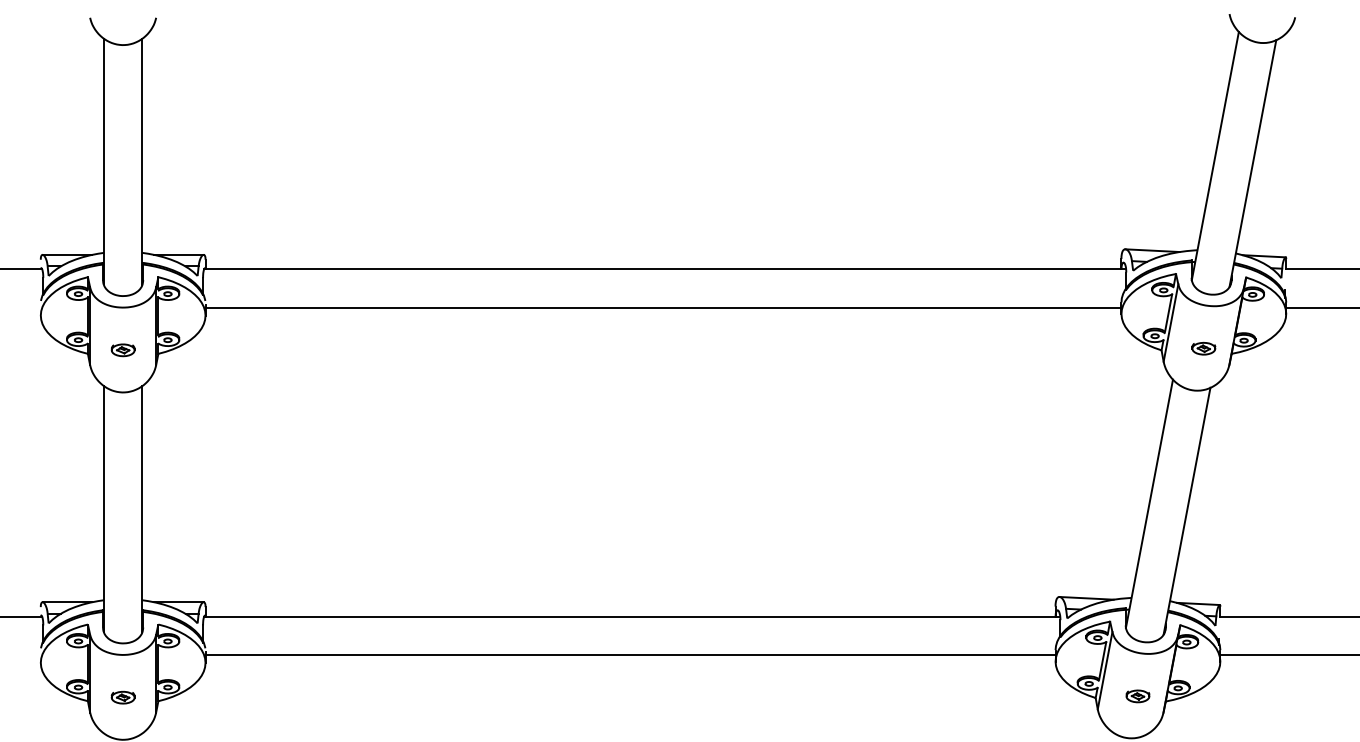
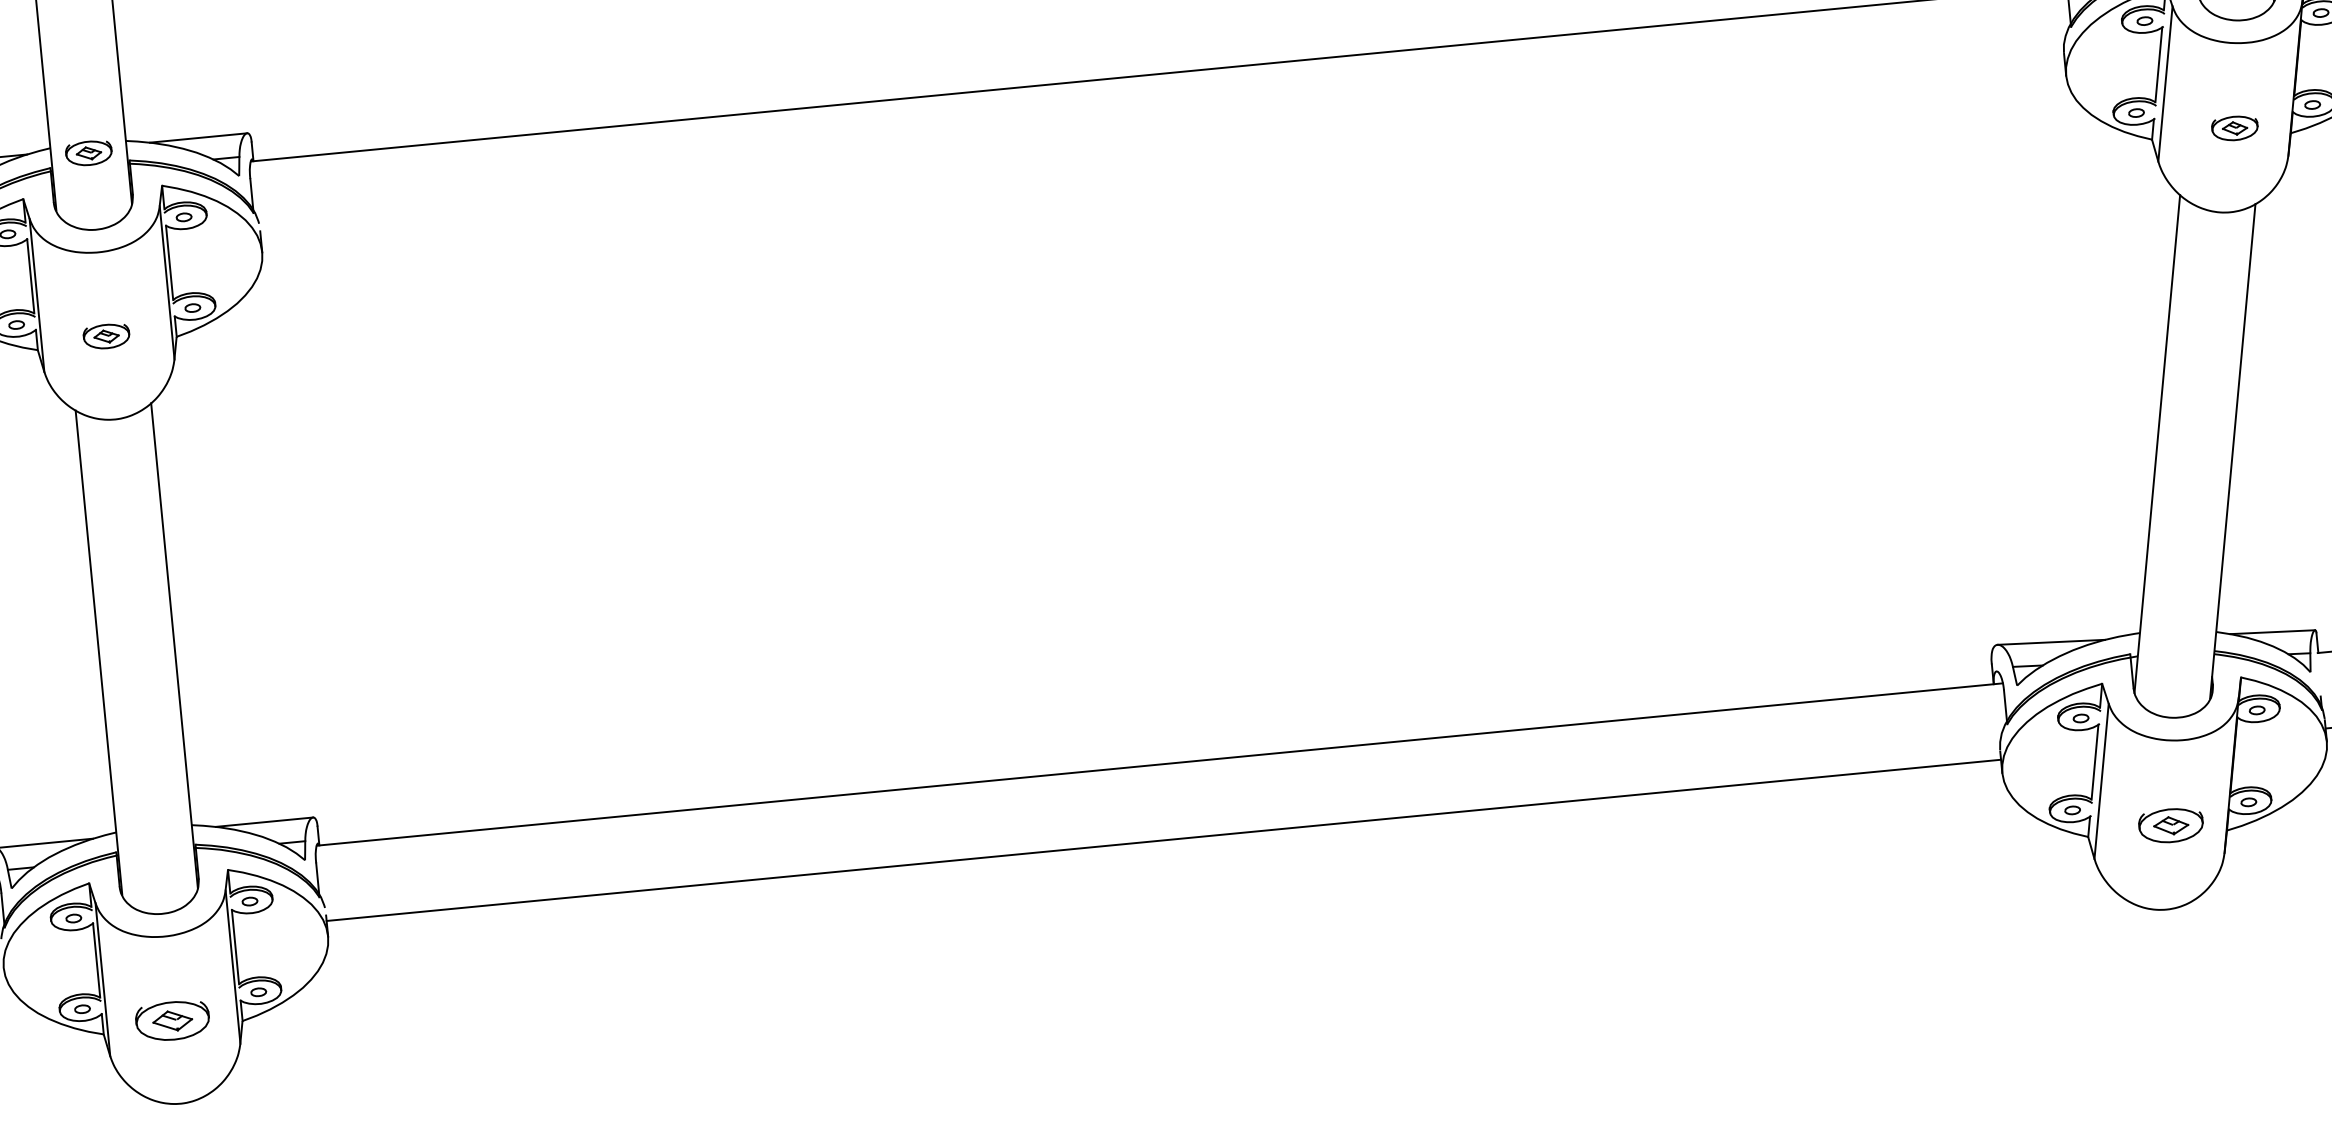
part: (122, 257) -> (87, 153), added
line: (663, 307) -> (1162, 149), removed
part: (1137, 696) -> (2170, 826), size x1.4
part: (122, 697) -> (171, 1020), size x1.6

